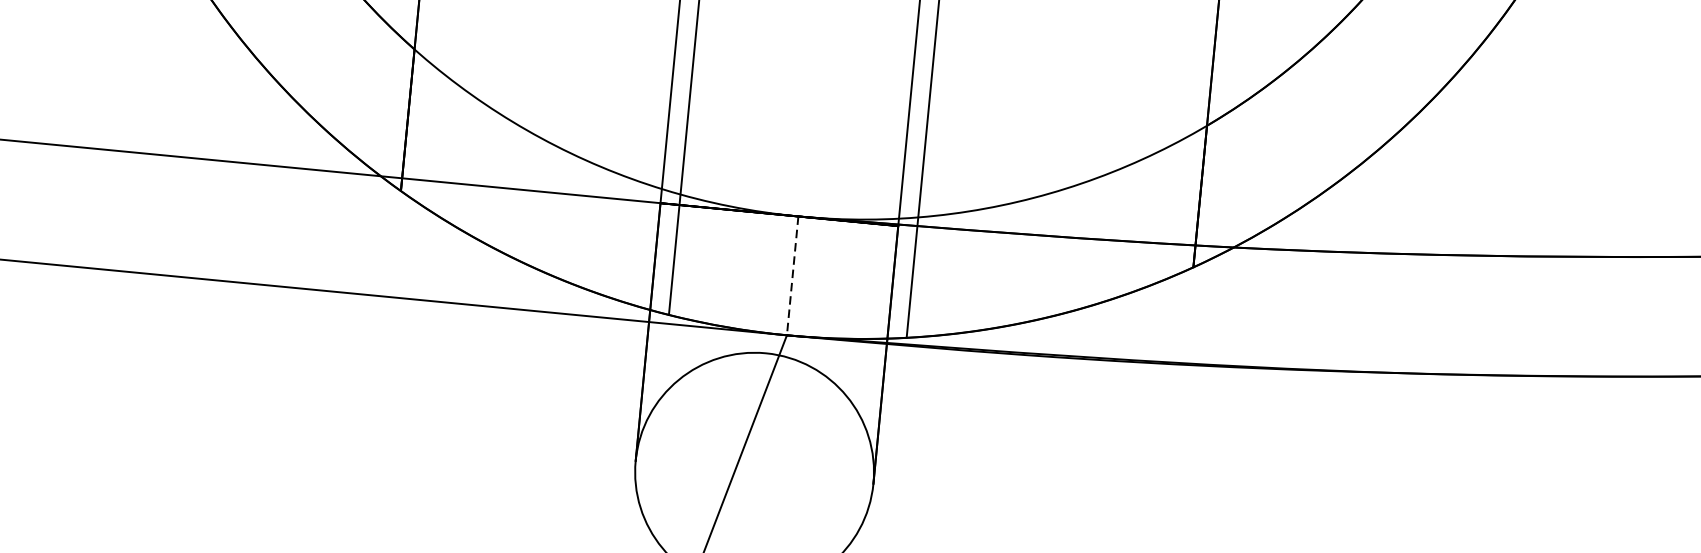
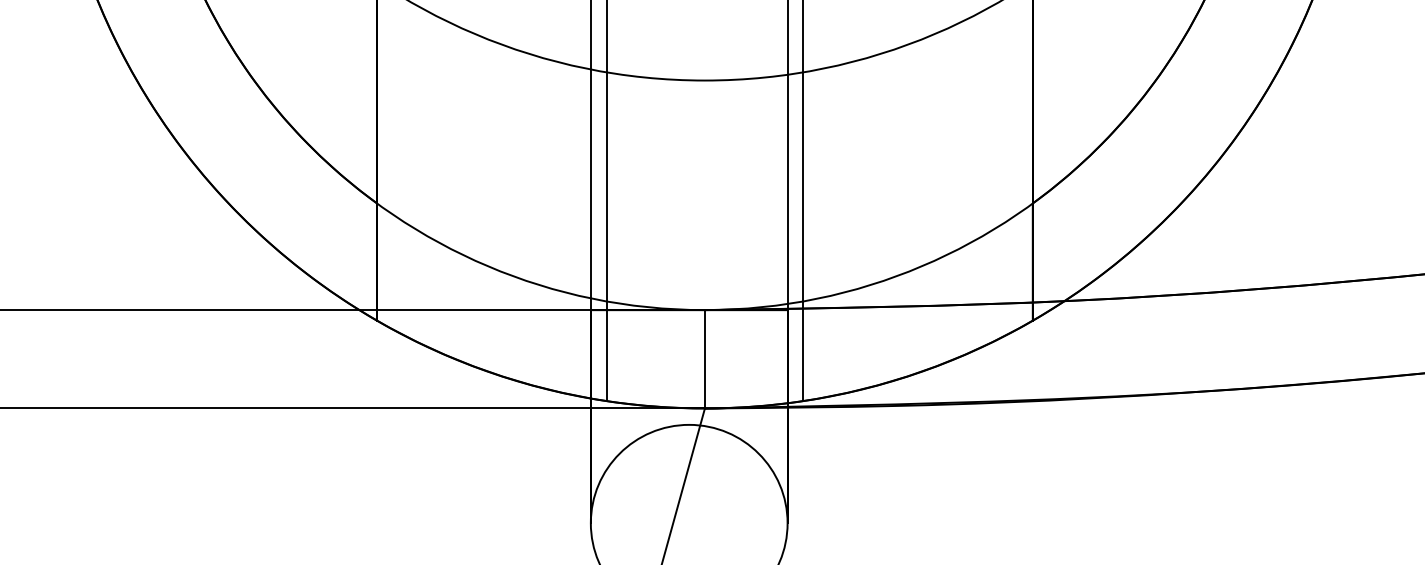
line: (792, 276) -> (704, 359), dashed -> solid

